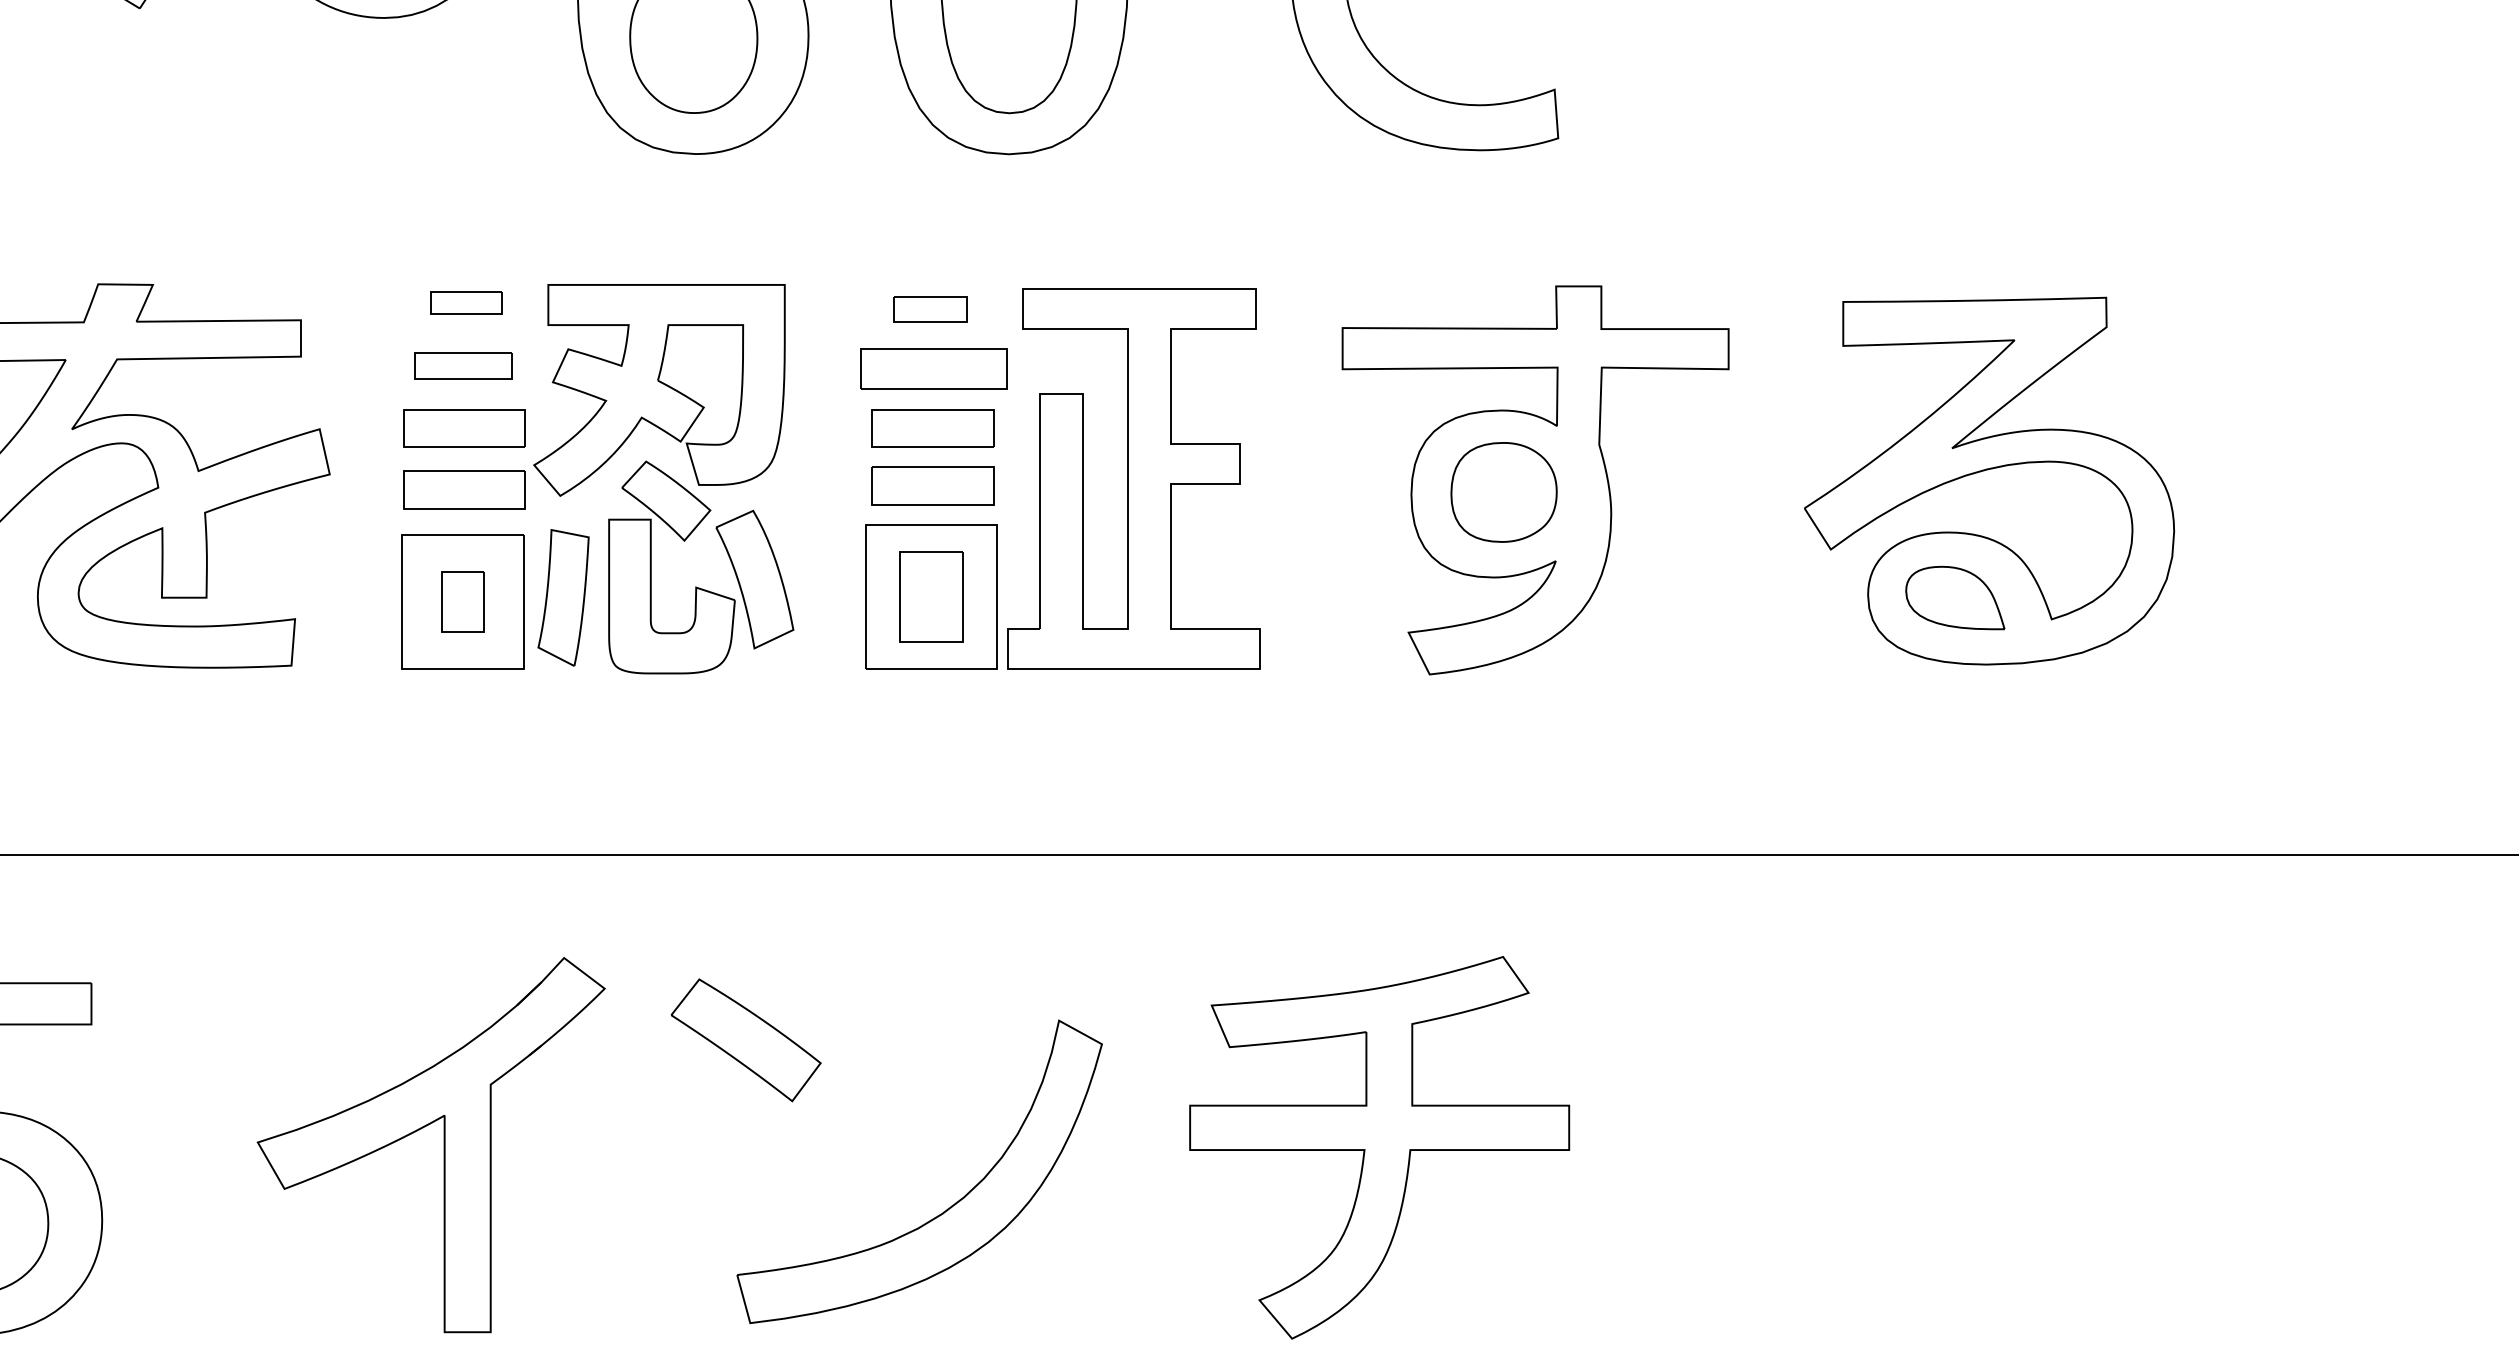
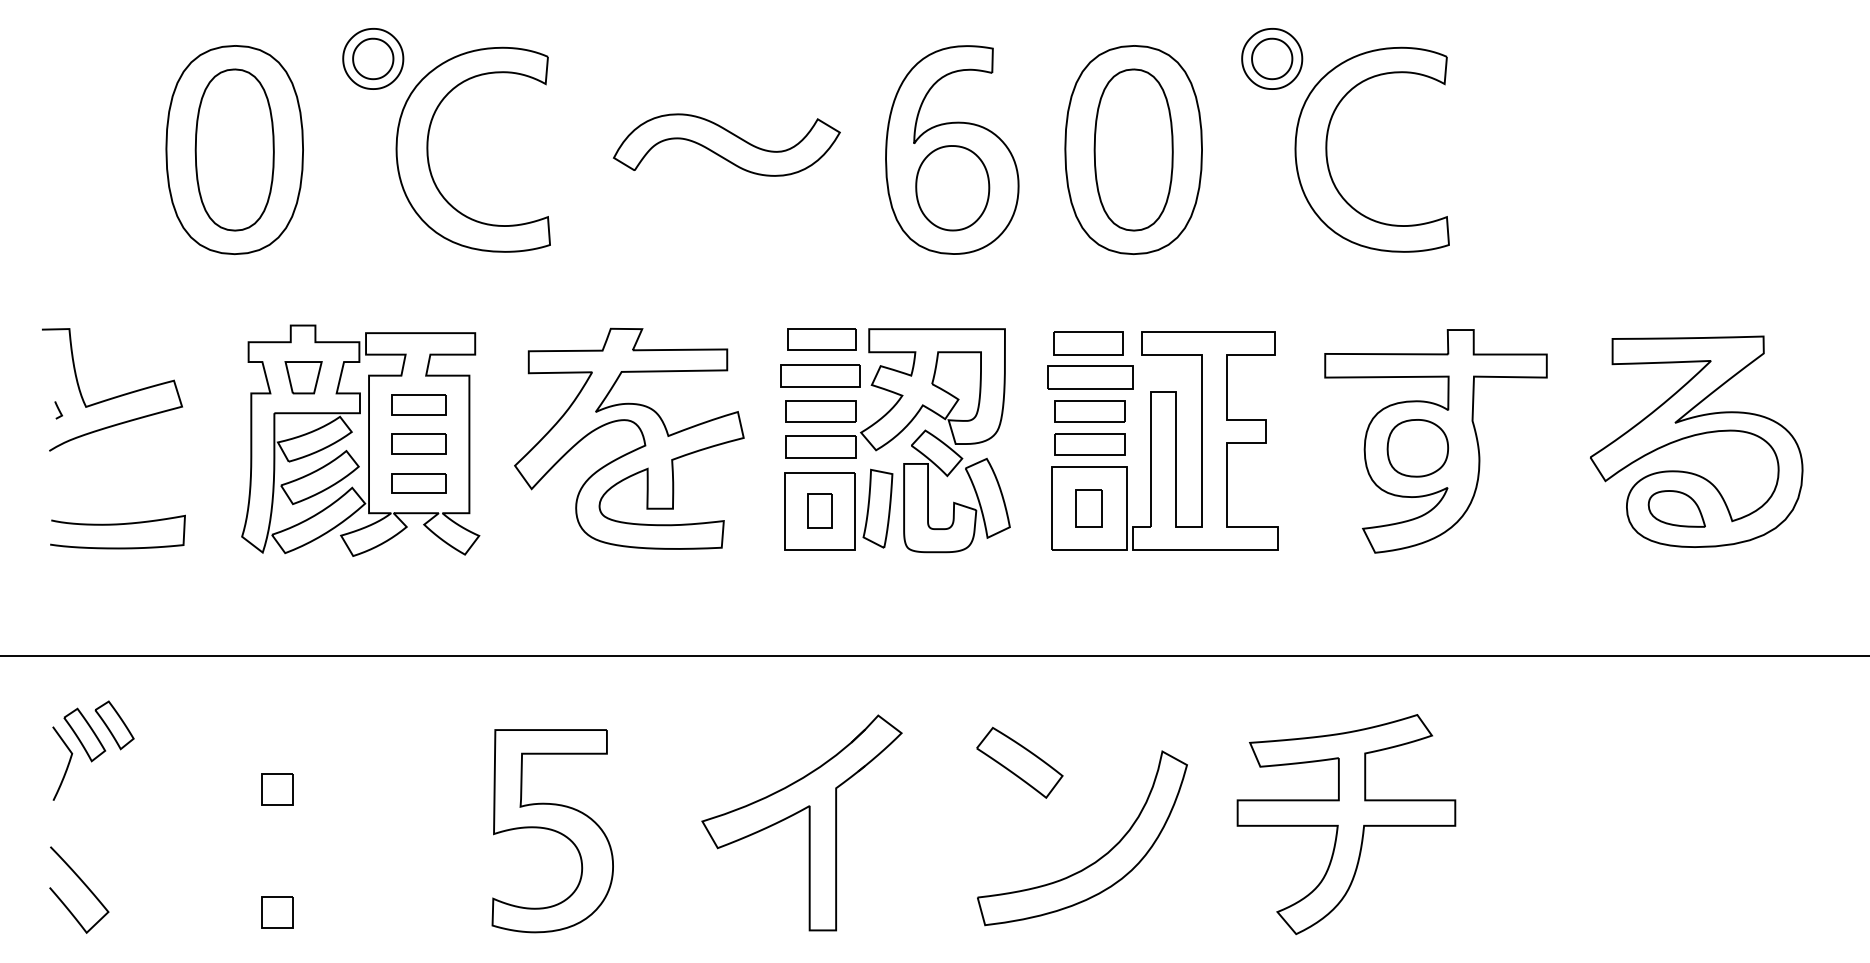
part: (465, 302) -> (821, 339), size x1.67
part: (930, 309) -> (1088, 343), size x1.67
part: (463, 365) -> (820, 375), size x1.43
part: (930, 597) -> (1088, 508), size x0.71
part: (745, 1039) -> (1019, 762), moved

